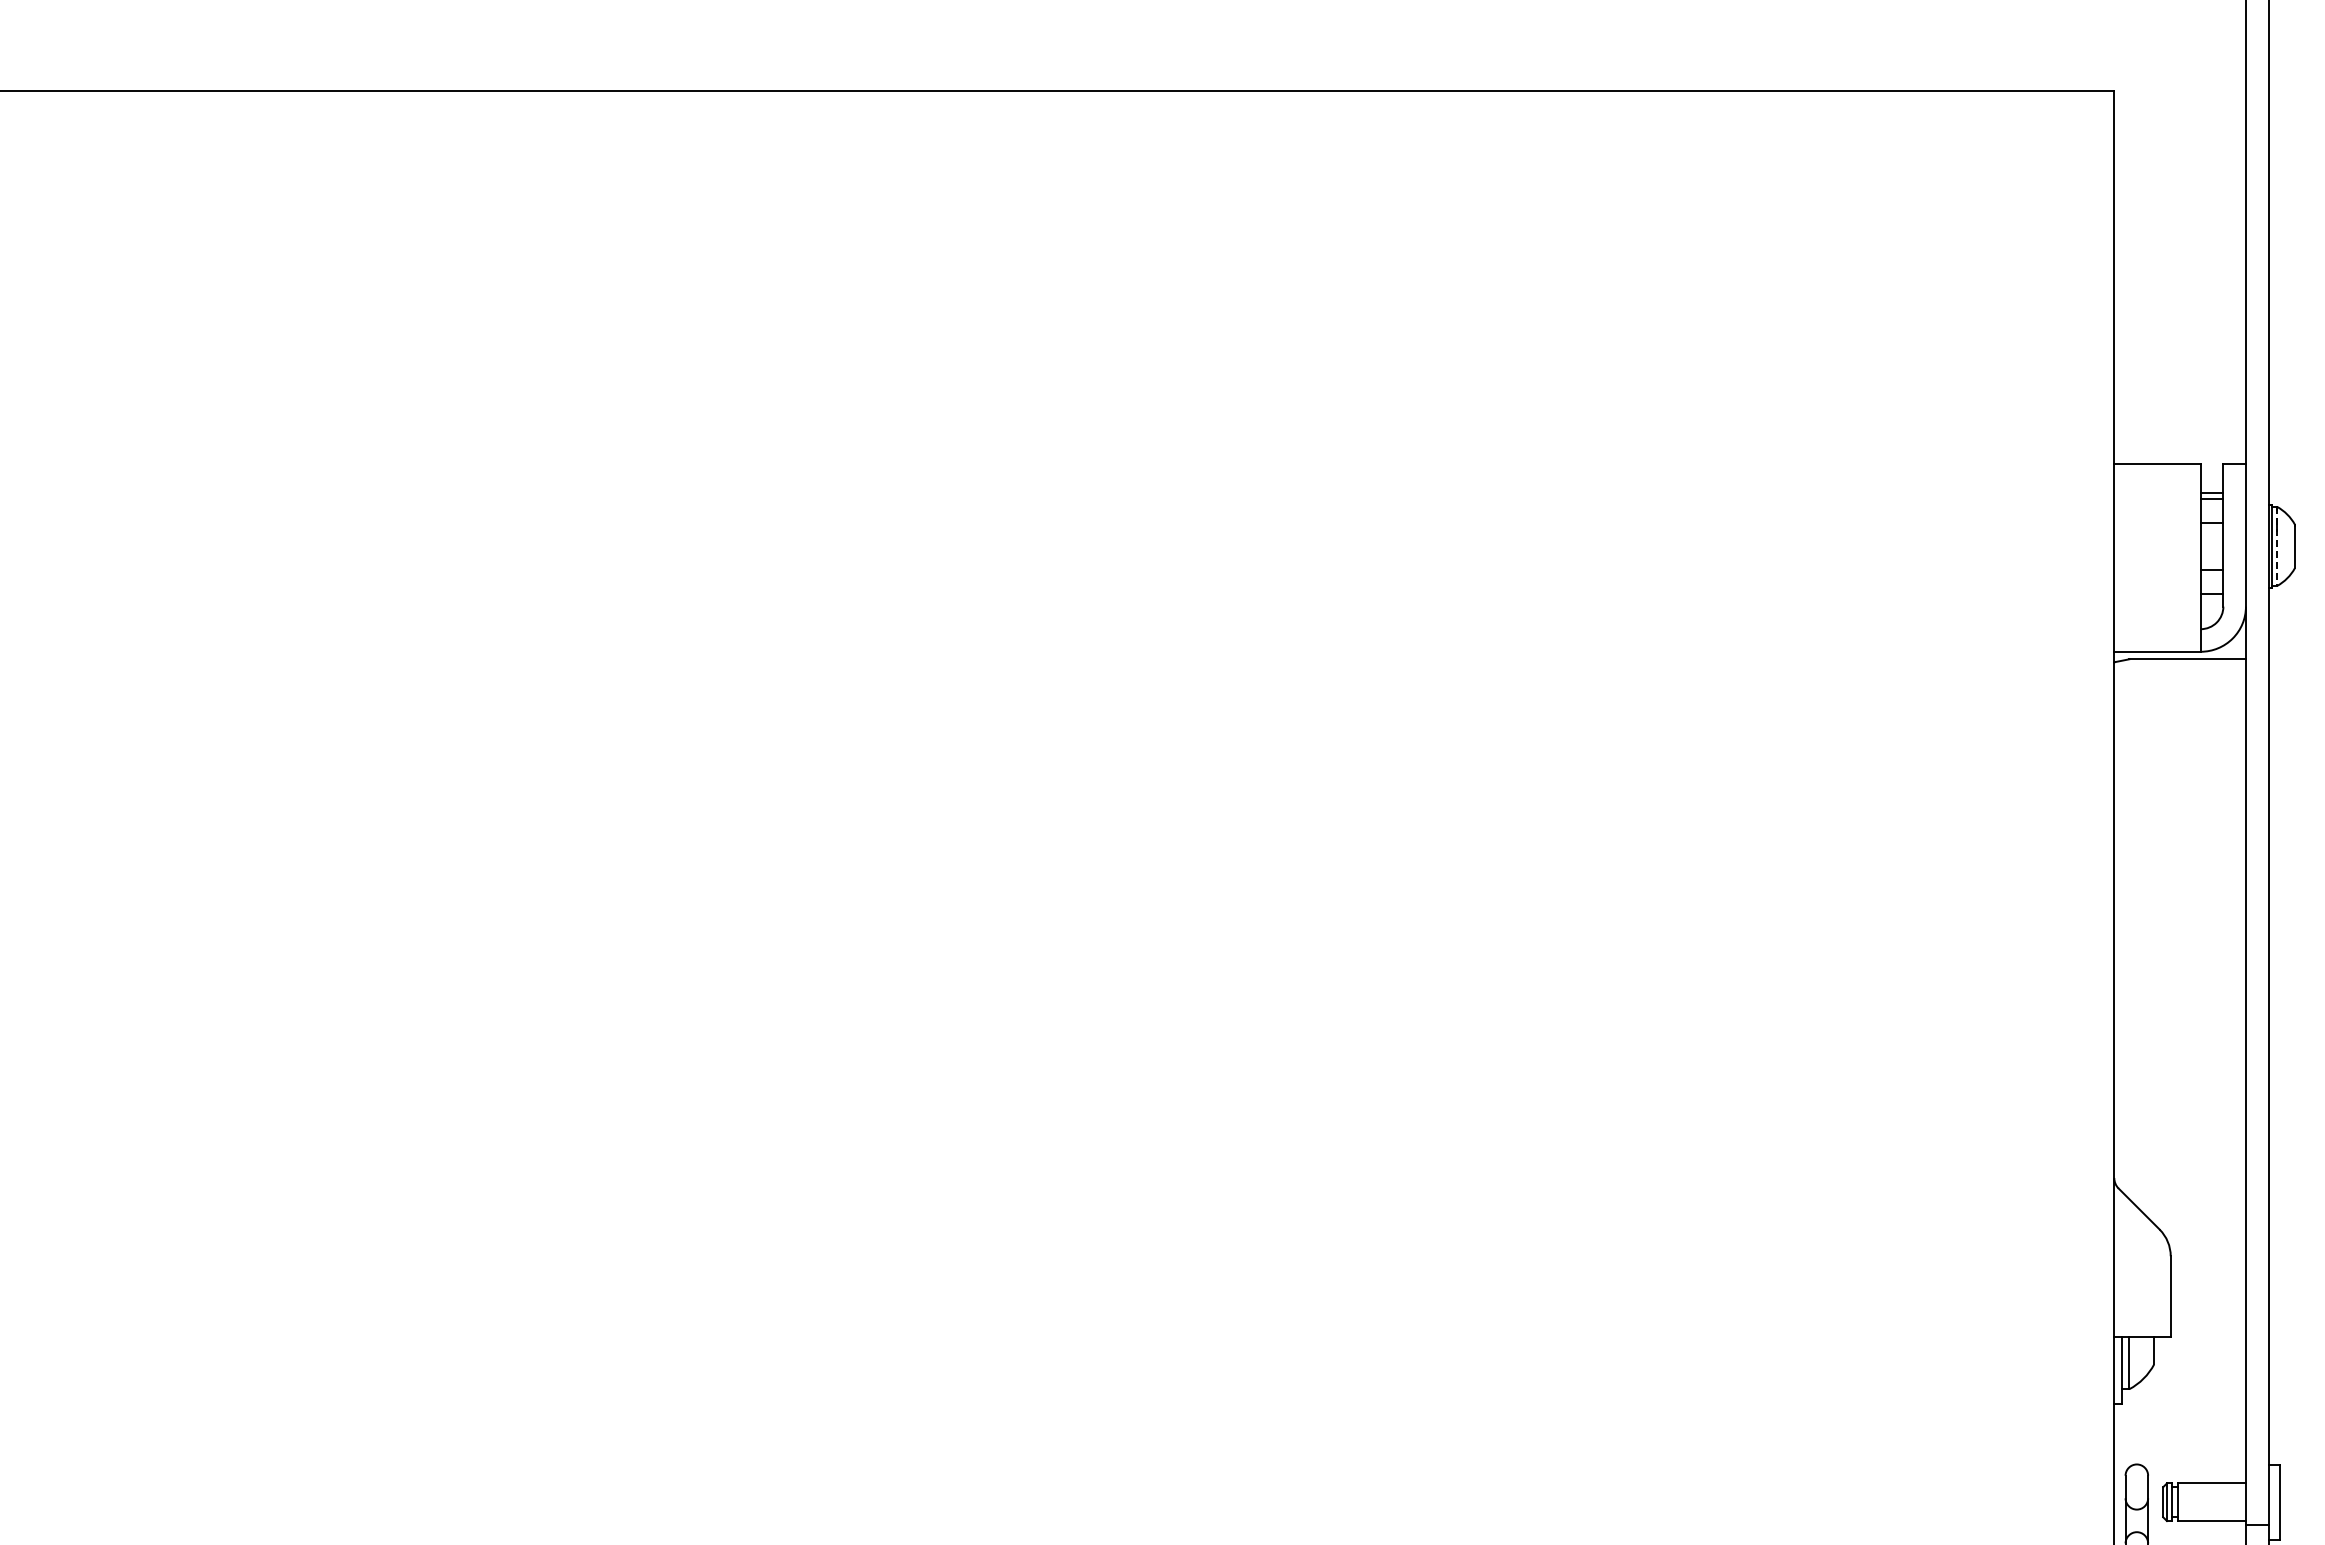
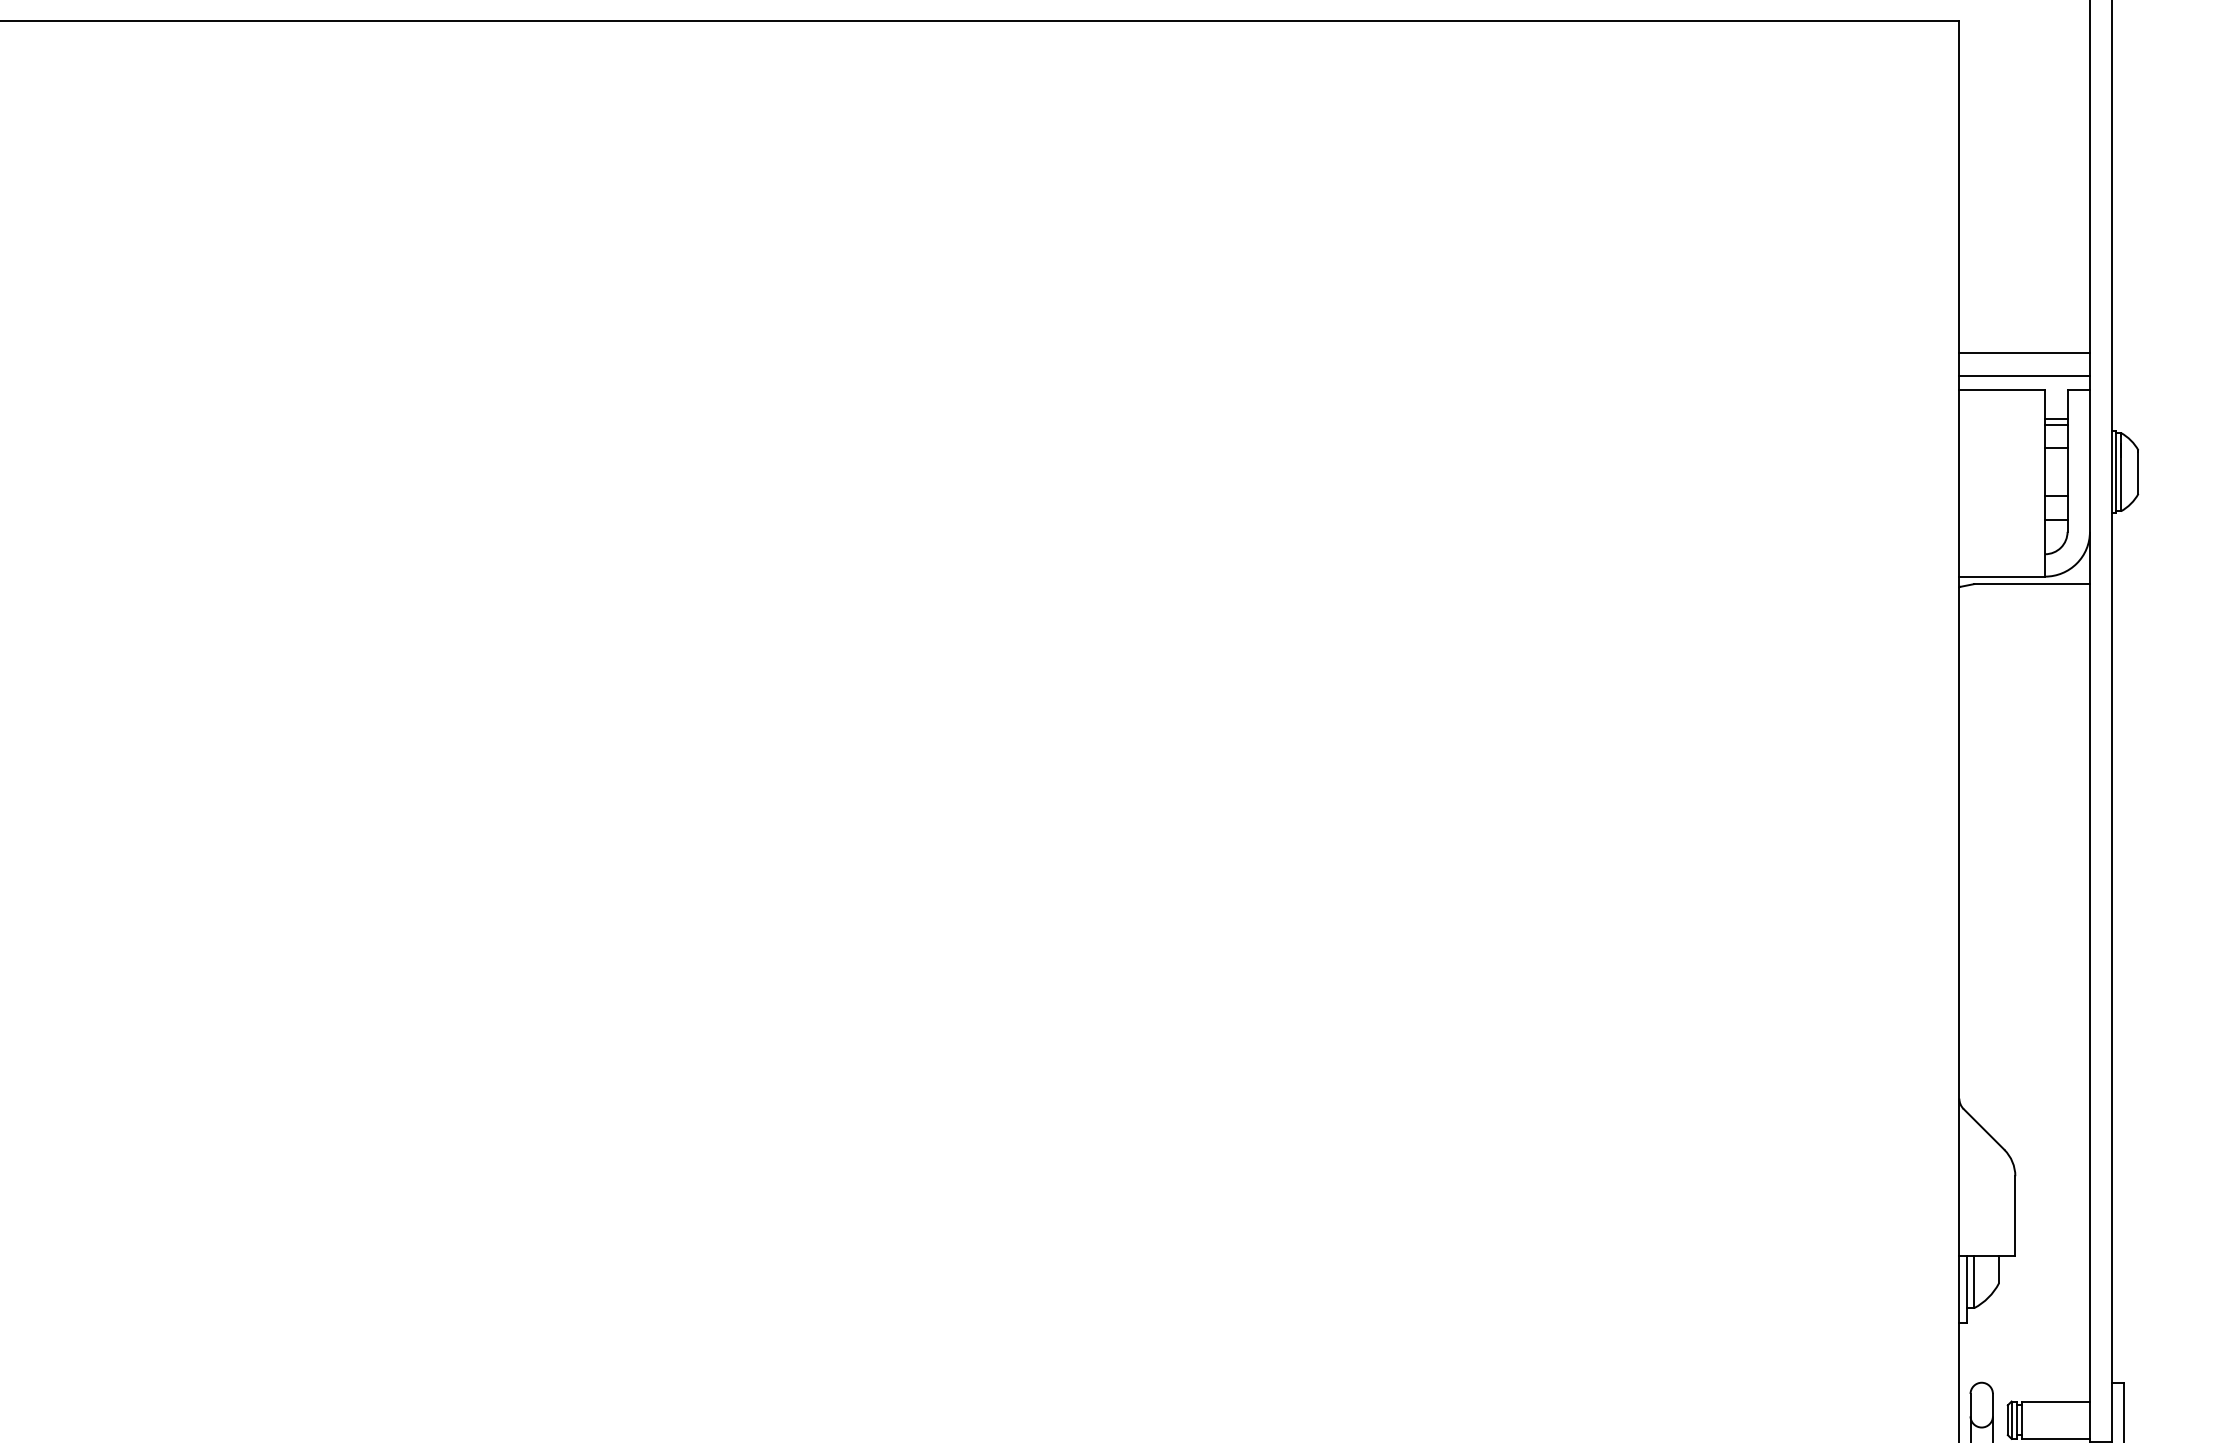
line: (2179, 426) -> (2024, 353), added
line: (2179, 449) -> (2024, 376), added
line: (2277, 546) -> (2121, 472), dashed -> solid

